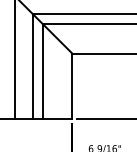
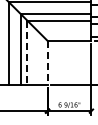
line: (42, 72) -> (27, 53), solid -> dashed
line: (72, 85) -> (47, 62), solid -> dashed

